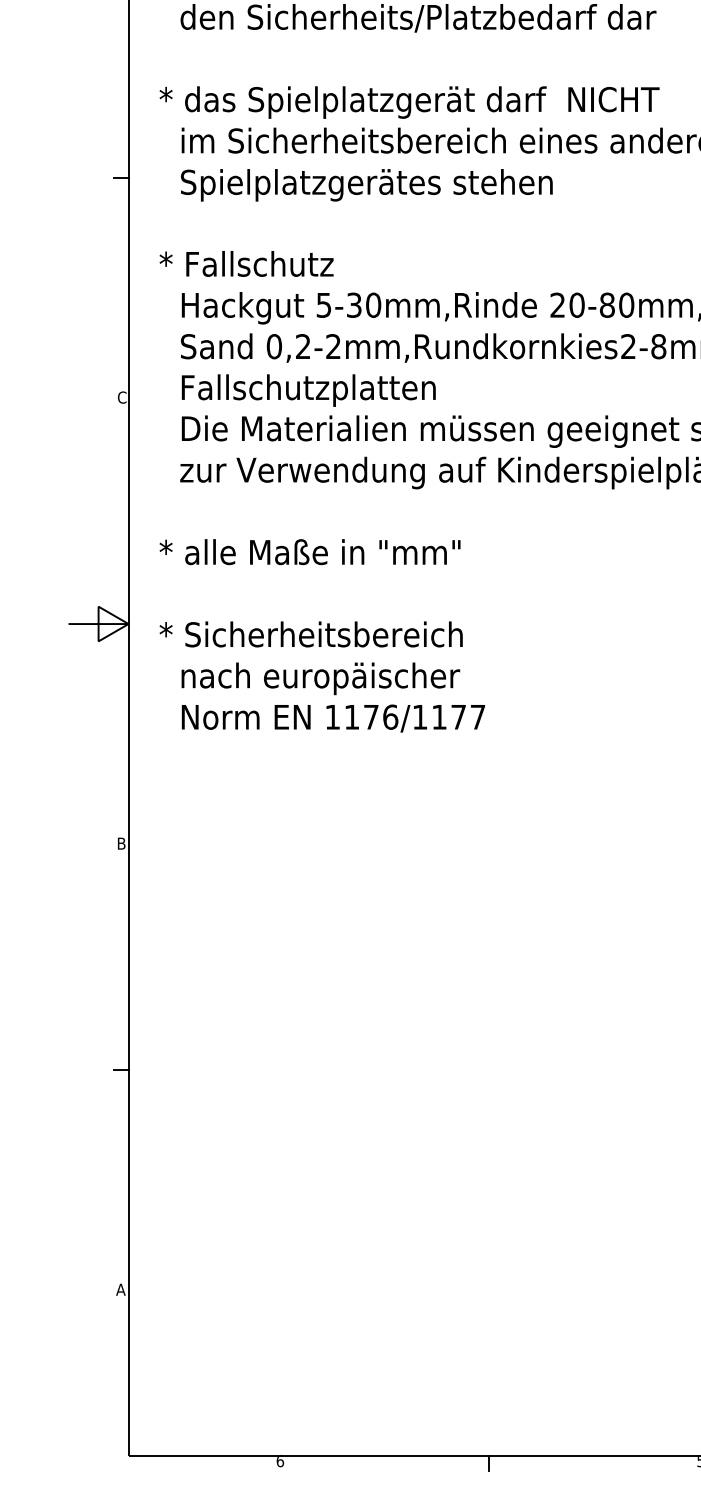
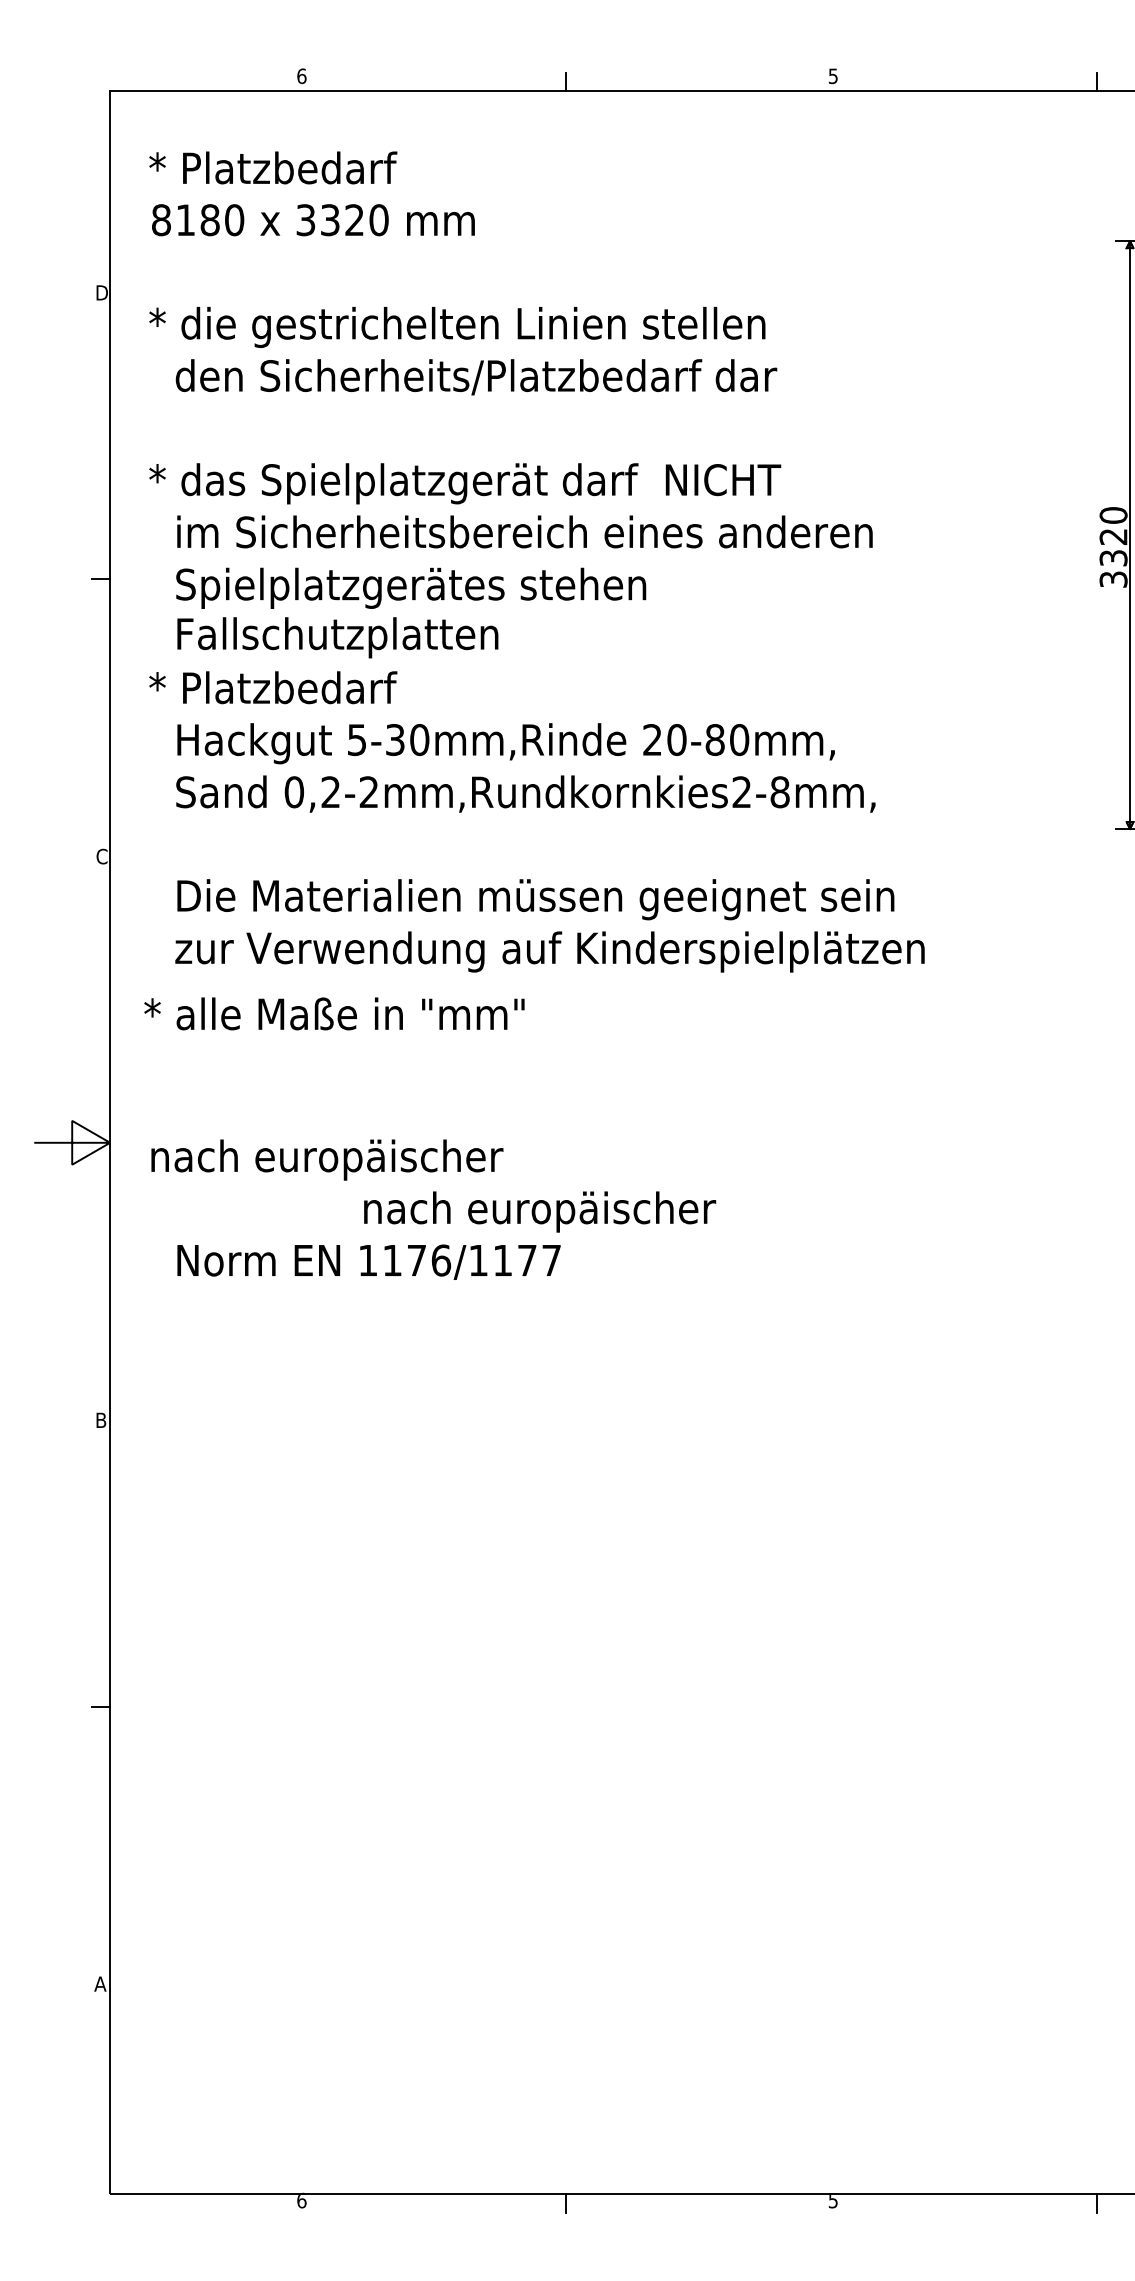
text: (272, 263) -> (291, 687), * Fallschutz -> * Platzbedarf
text: (308, 390) -> (337, 637), moved
text: (310, 551) -> (334, 1013), moved
text: (310, 637) -> (340, 1159), * Sicherheitsbereich -> nach europäischer
text: (321, 678) -> (540, 1211), moved

